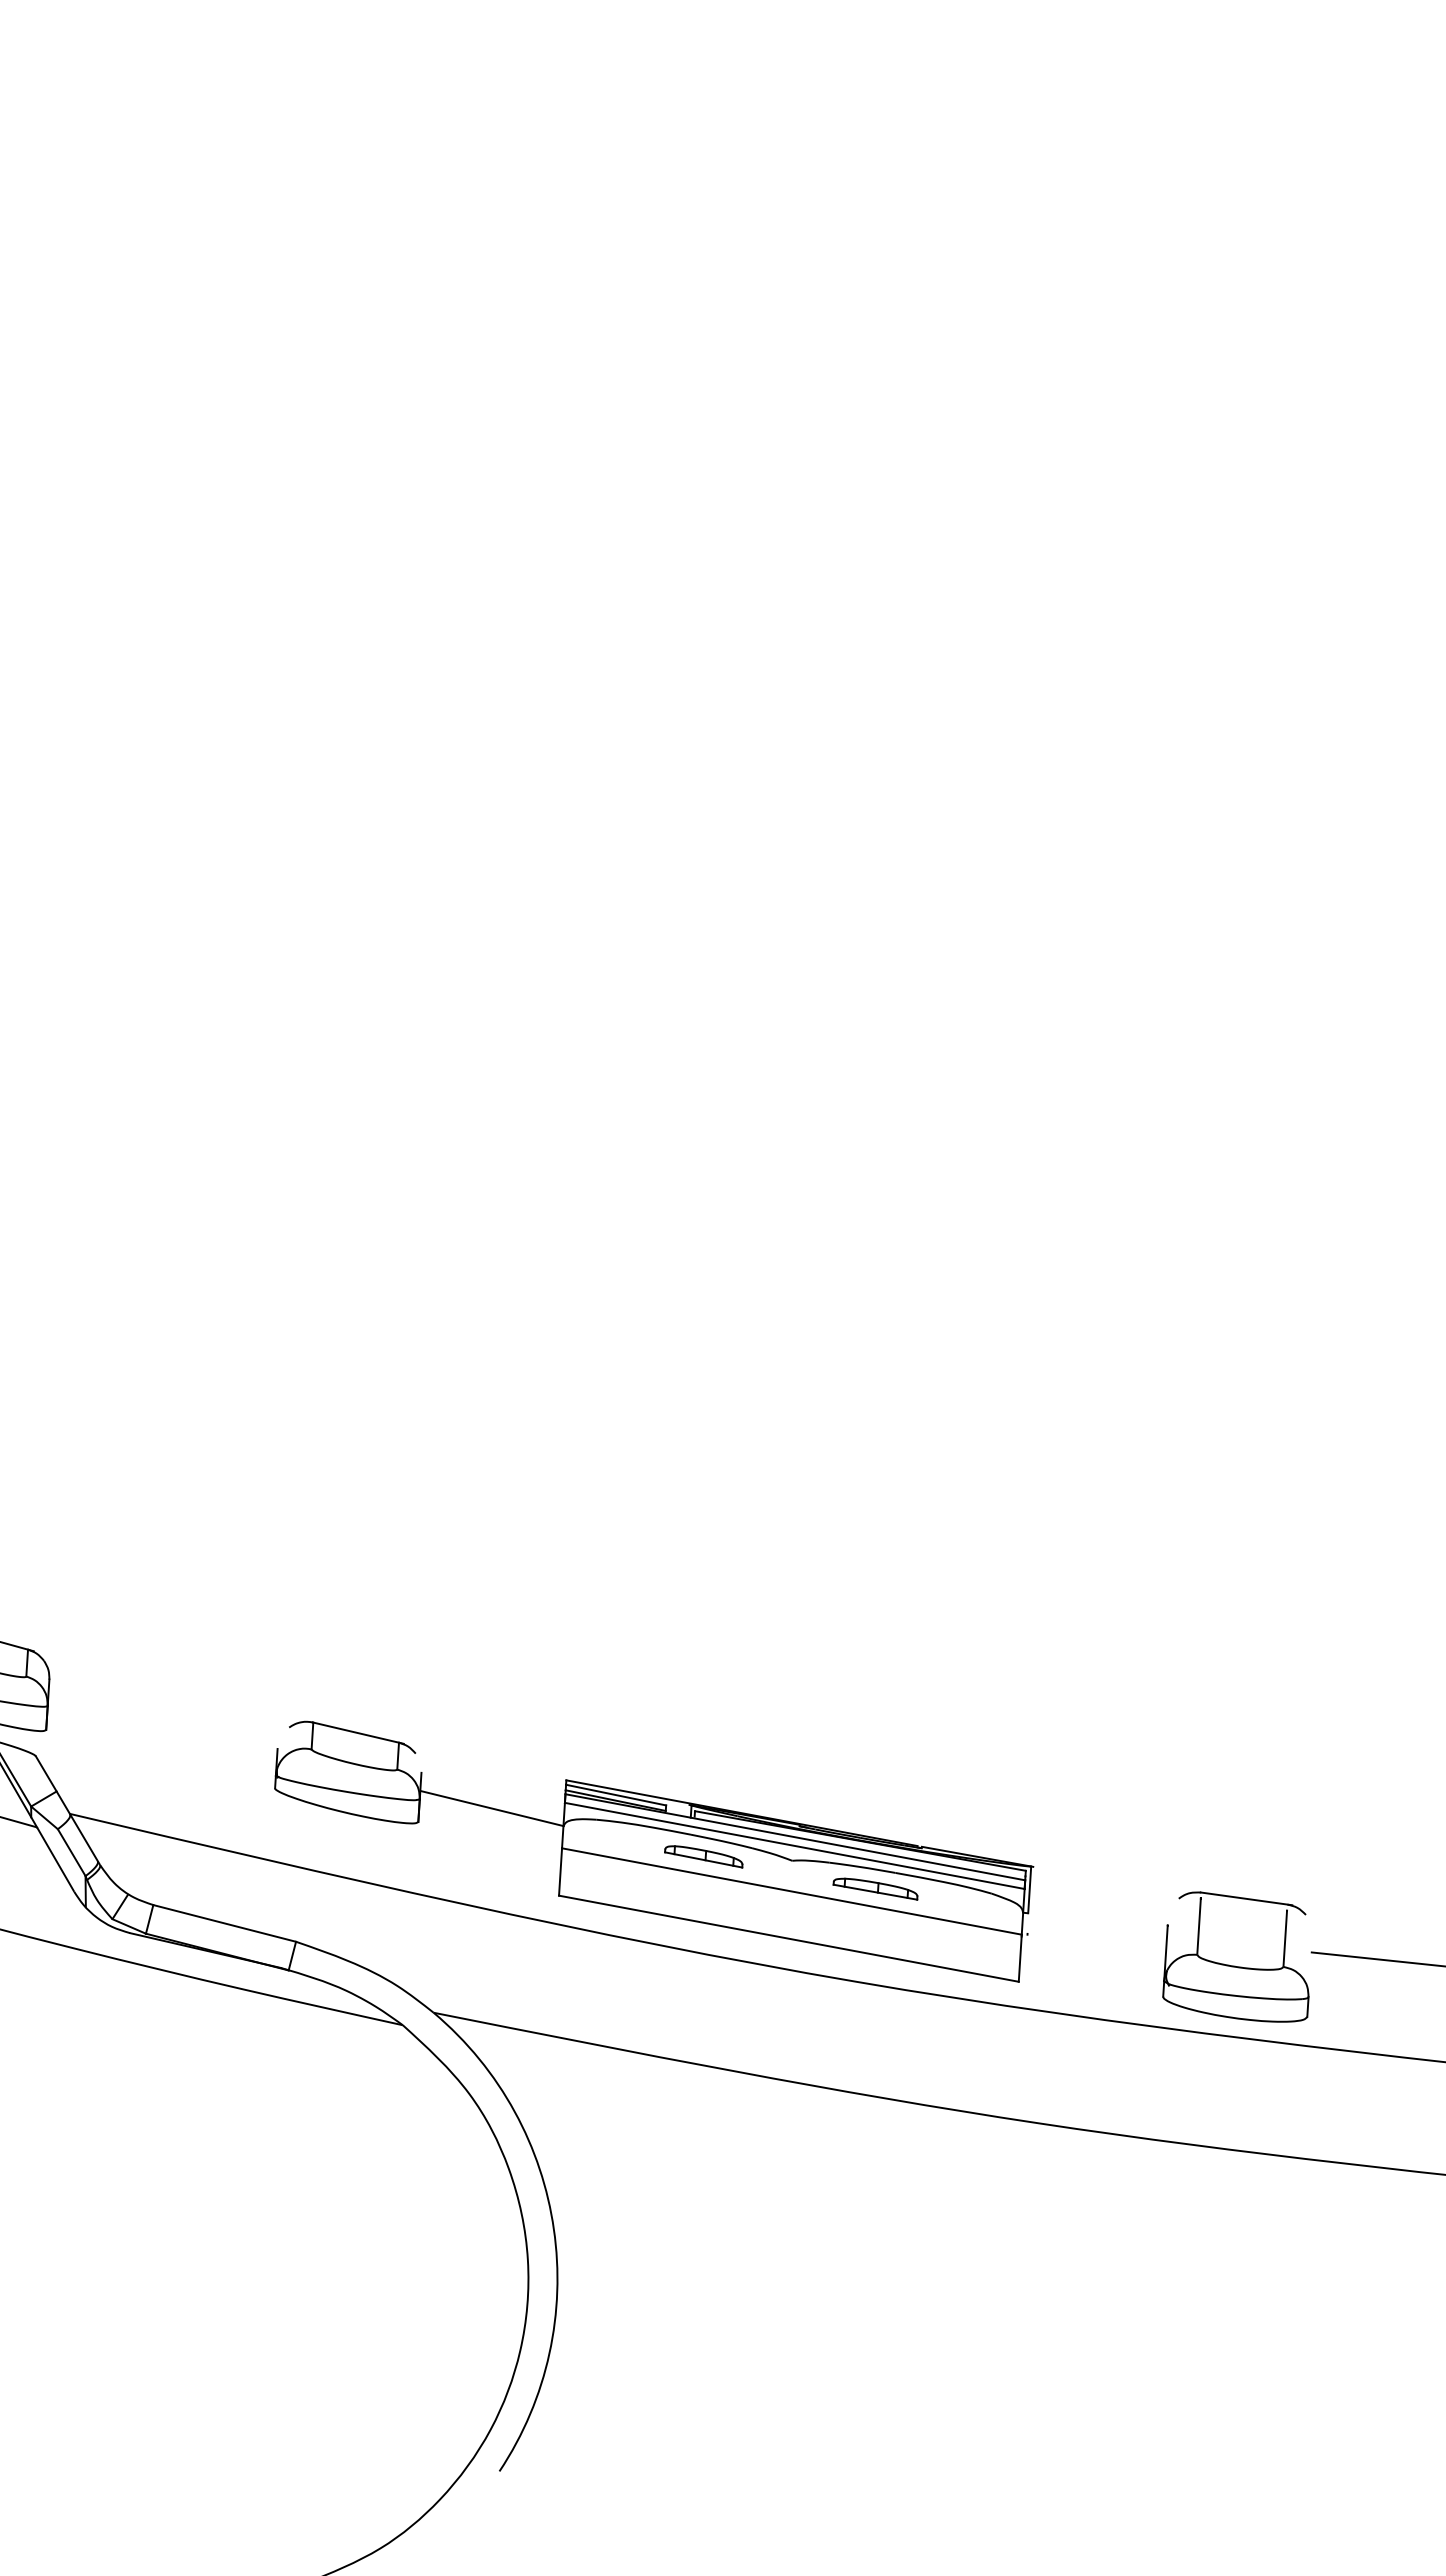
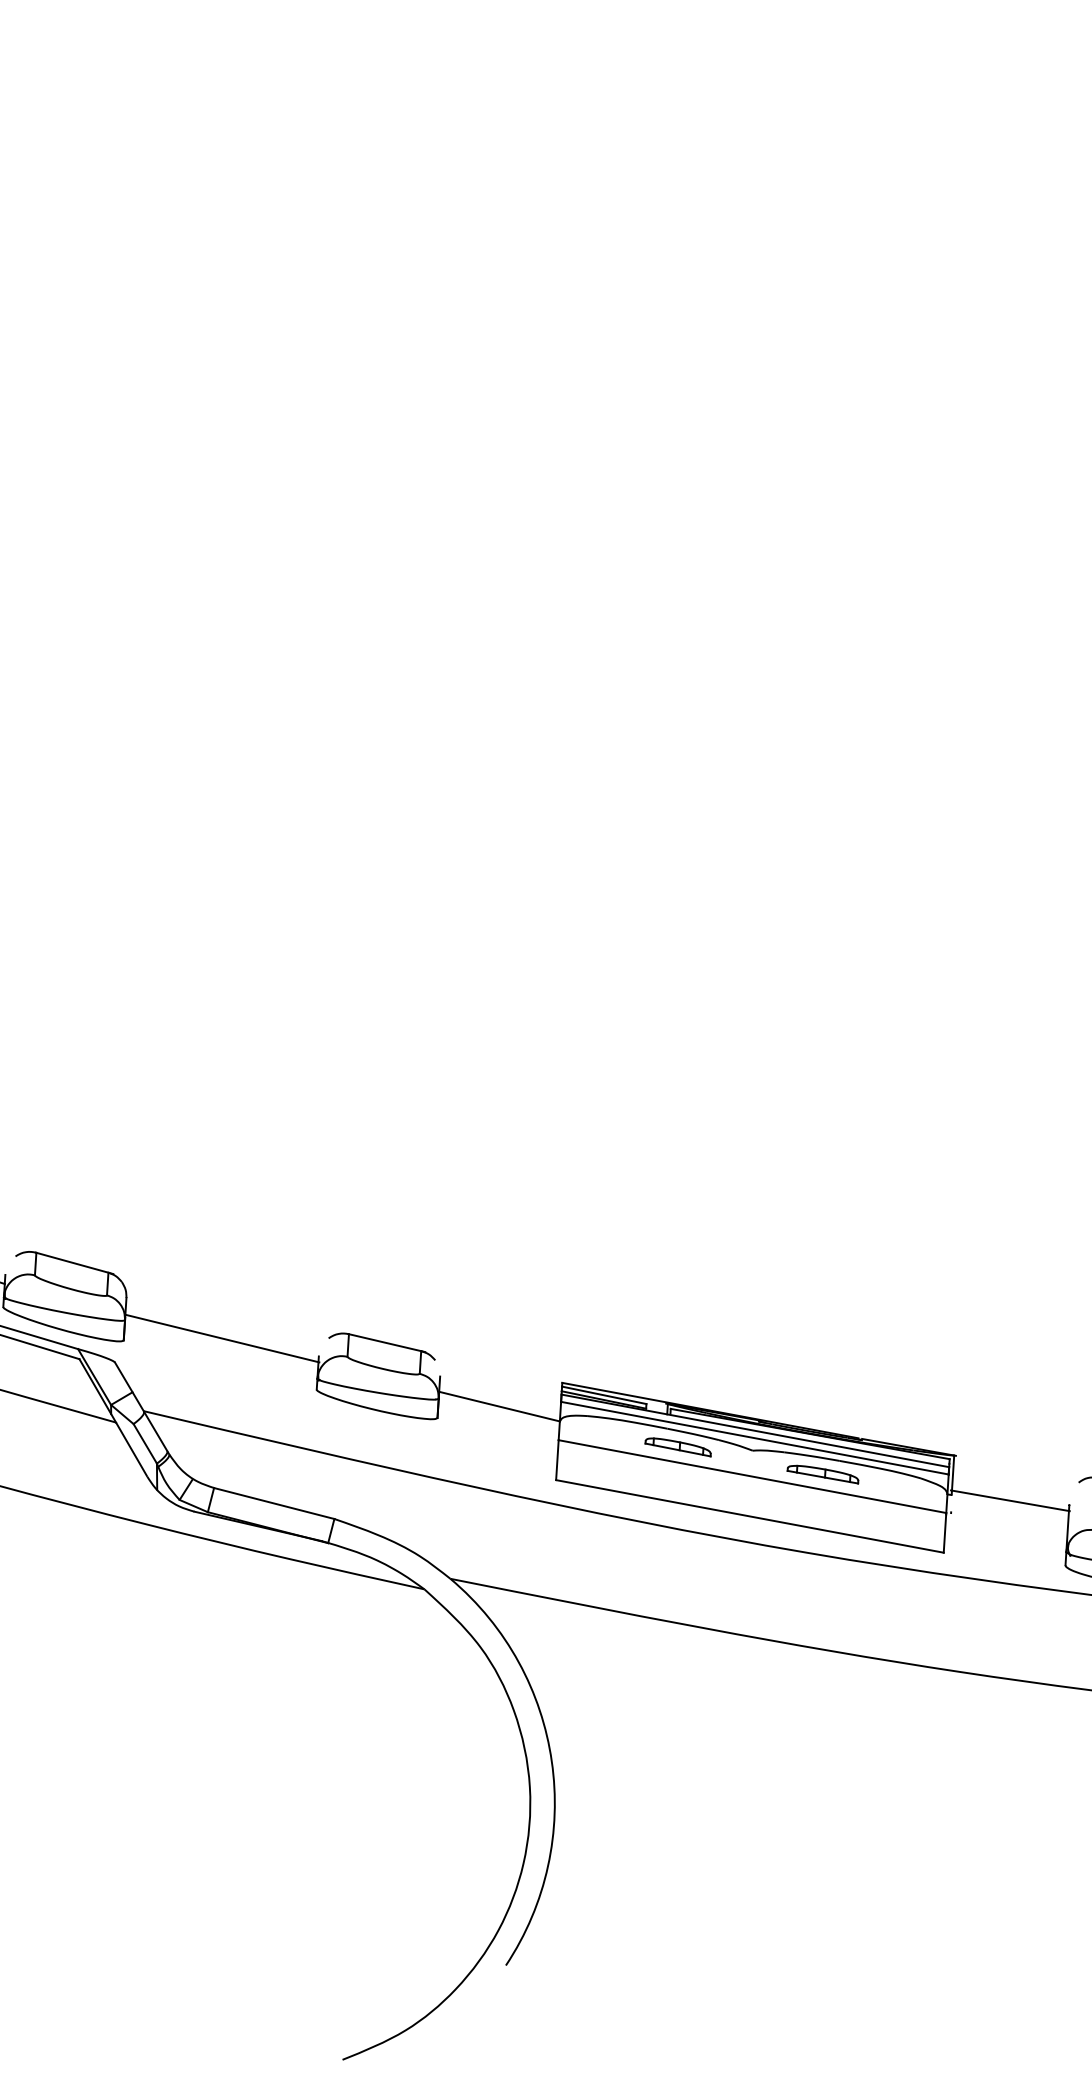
line: (163, 1727) -> (222, 1338), added
line: (1097, 1919) -> (1010, 1500), added

